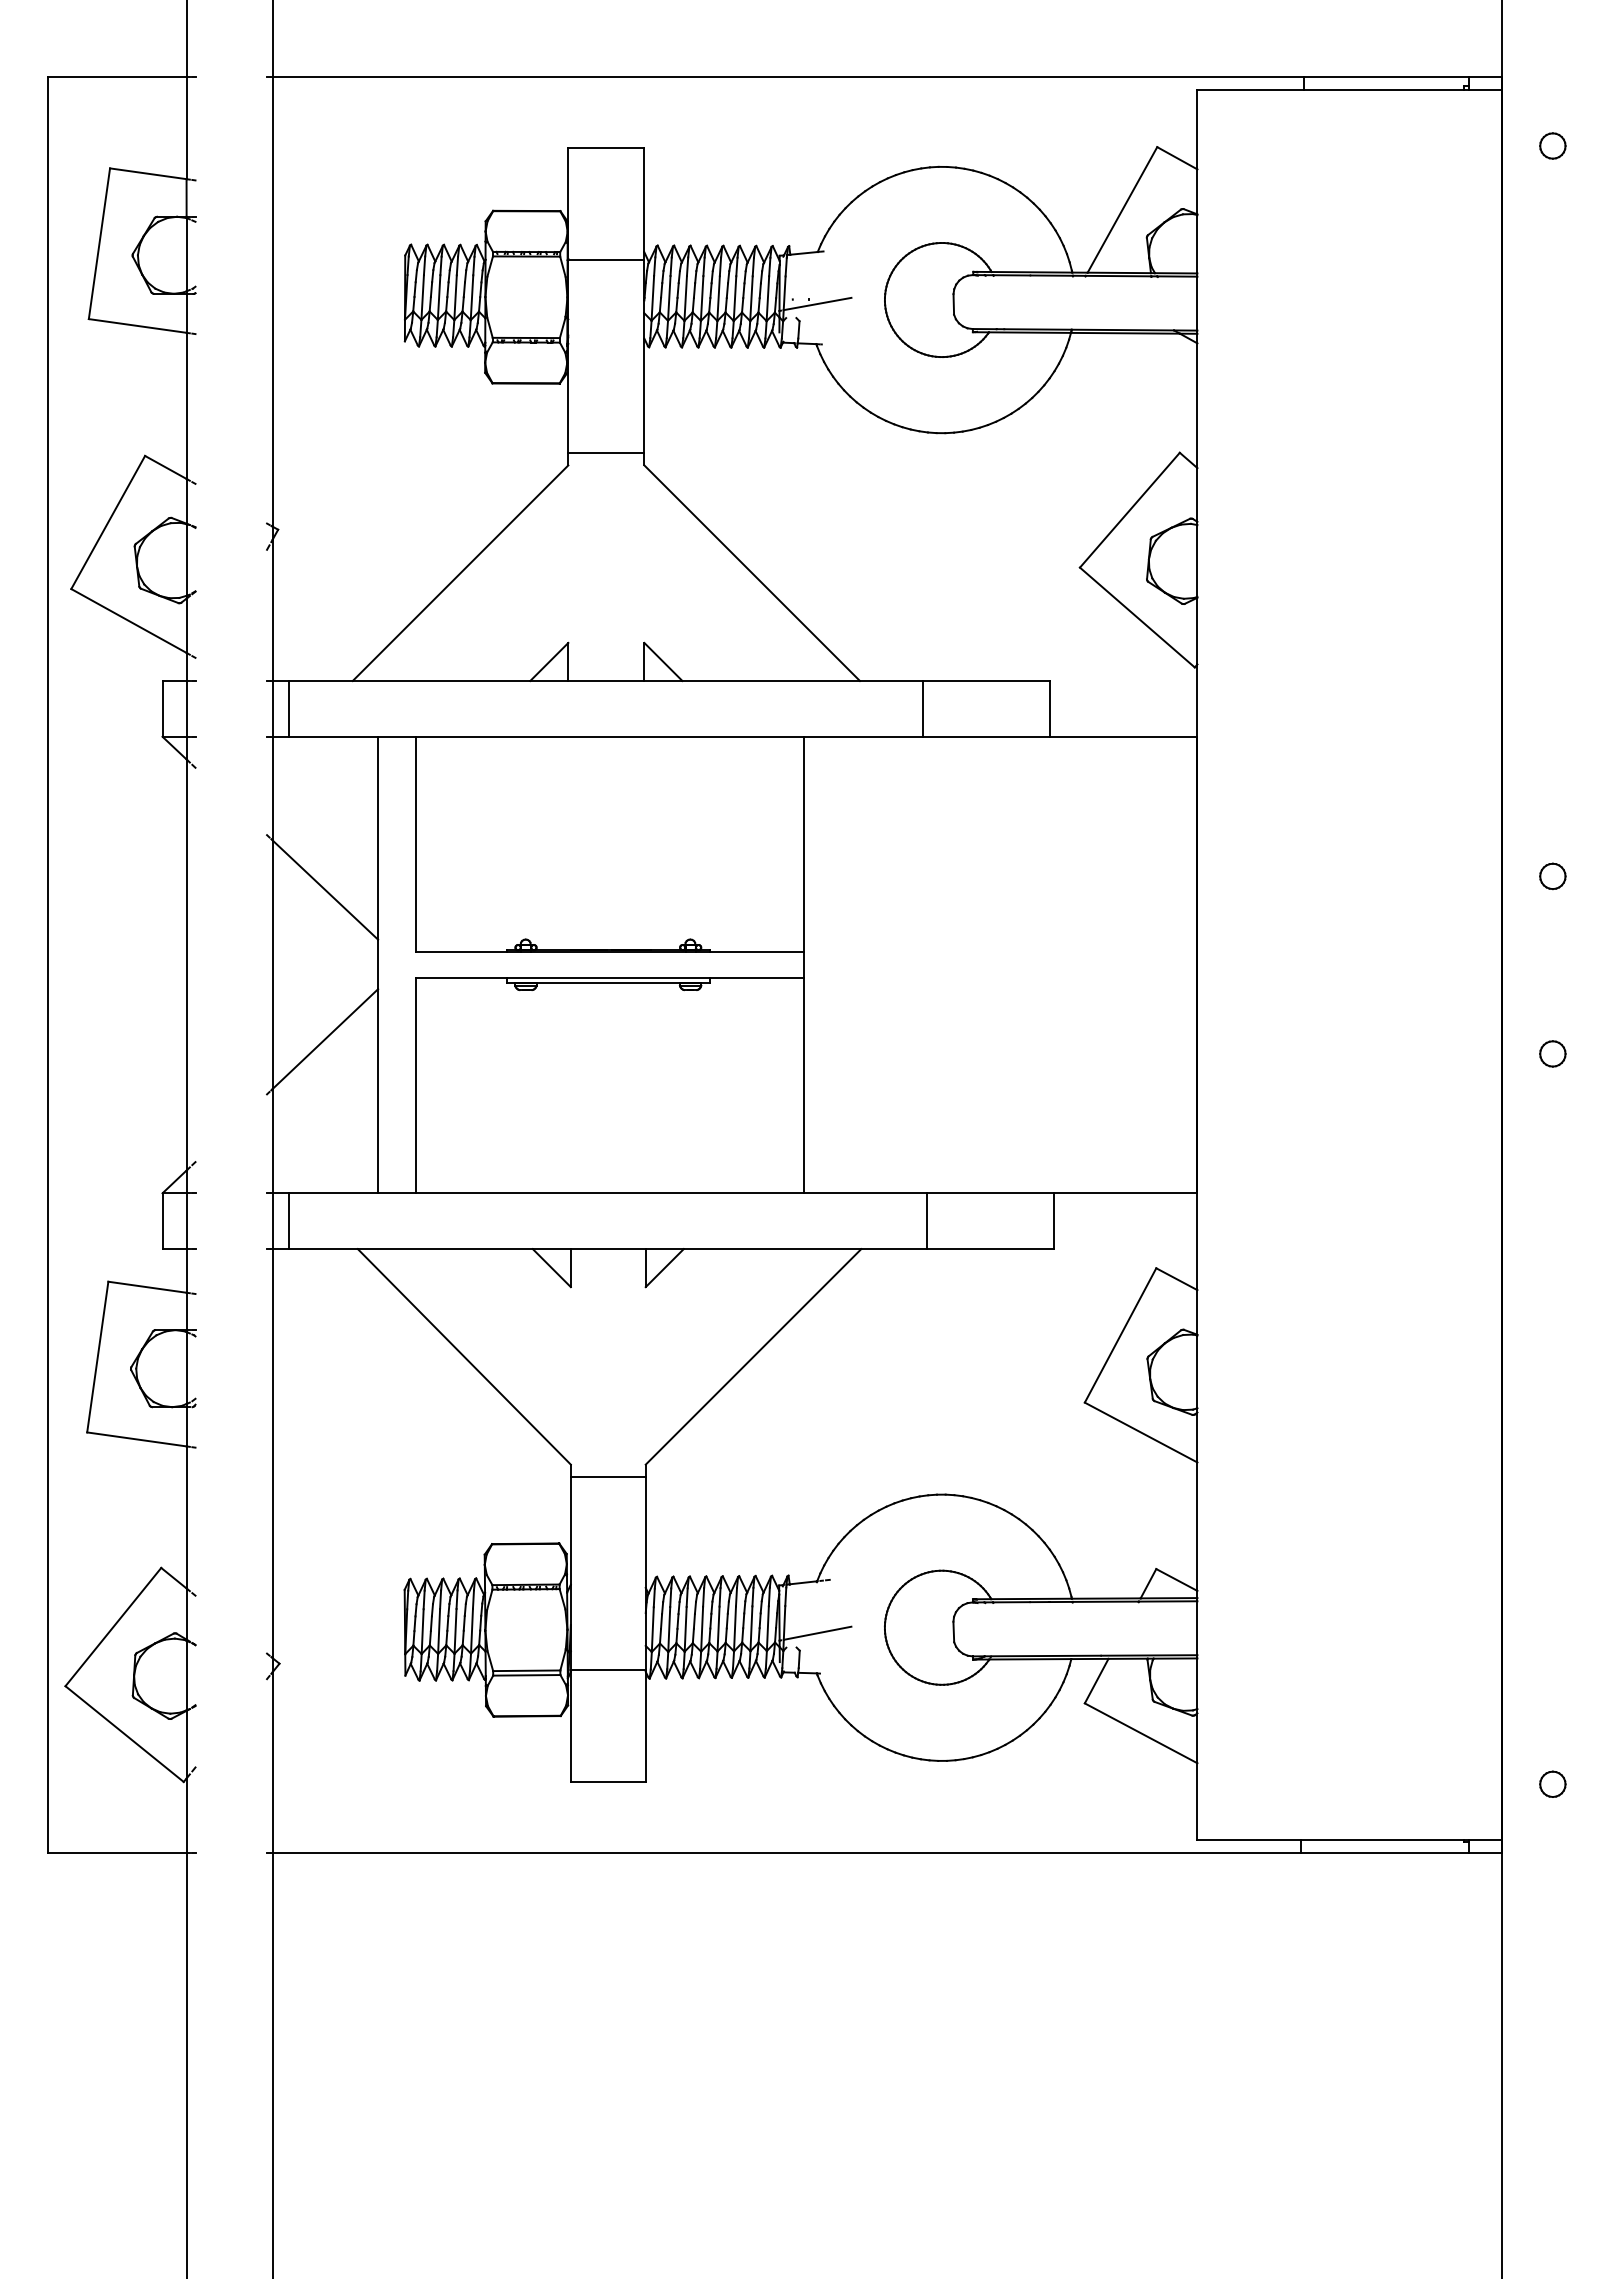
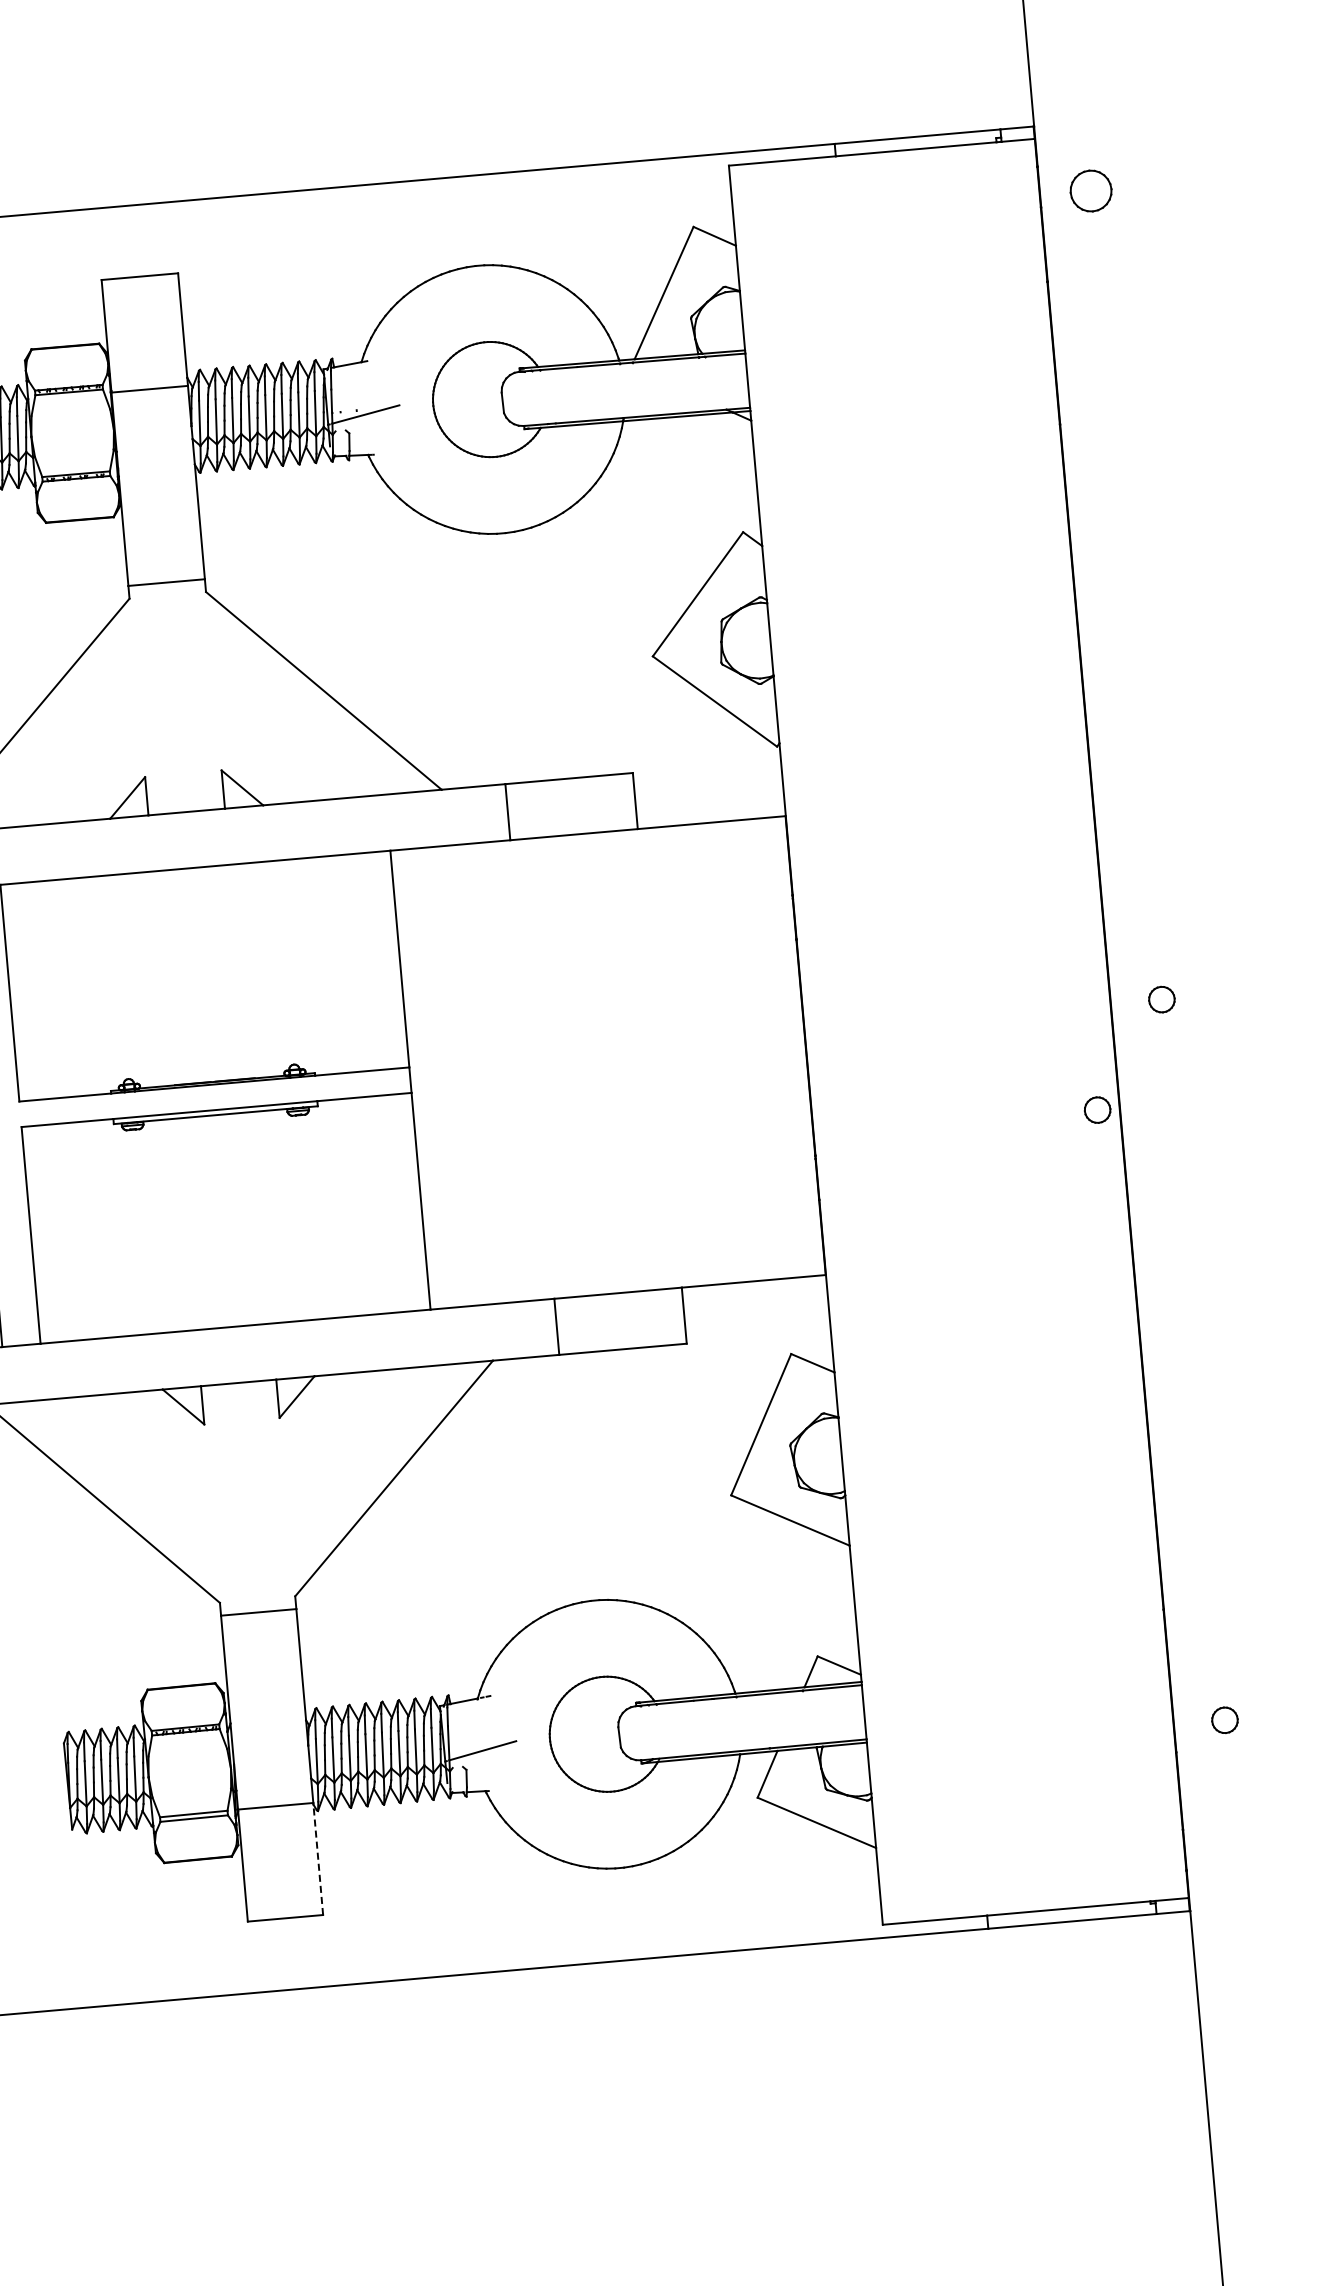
part: (1552, 145) -> (1090, 190), size x1.6
part: (1552, 876) -> (1161, 999), moved
part: (1552, 1053) -> (1097, 1109), moved
line: (645, 1726) -> (318, 1859), solid -> dashed
part: (1552, 1783) -> (1224, 1719), moved

